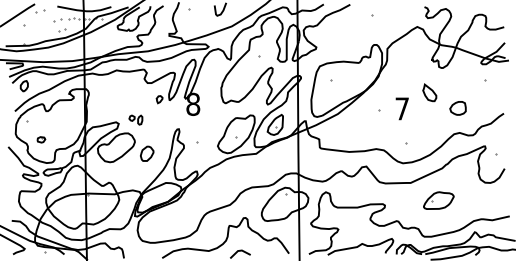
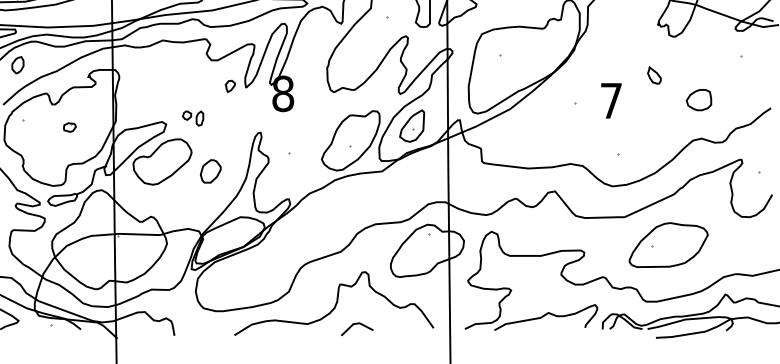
part: (429, 92) -> (654, 75), size x0.62
part: (41, 139) -> (69, 126), moved
part: (438, 200) -> (668, 244), size x1.67

